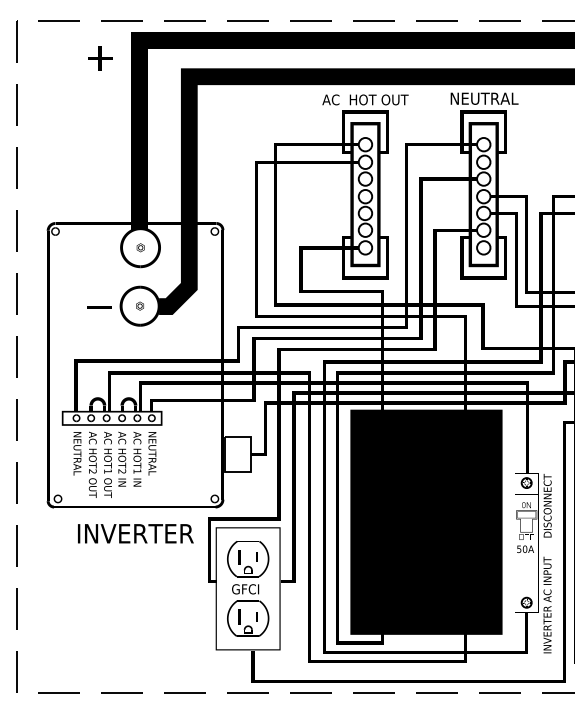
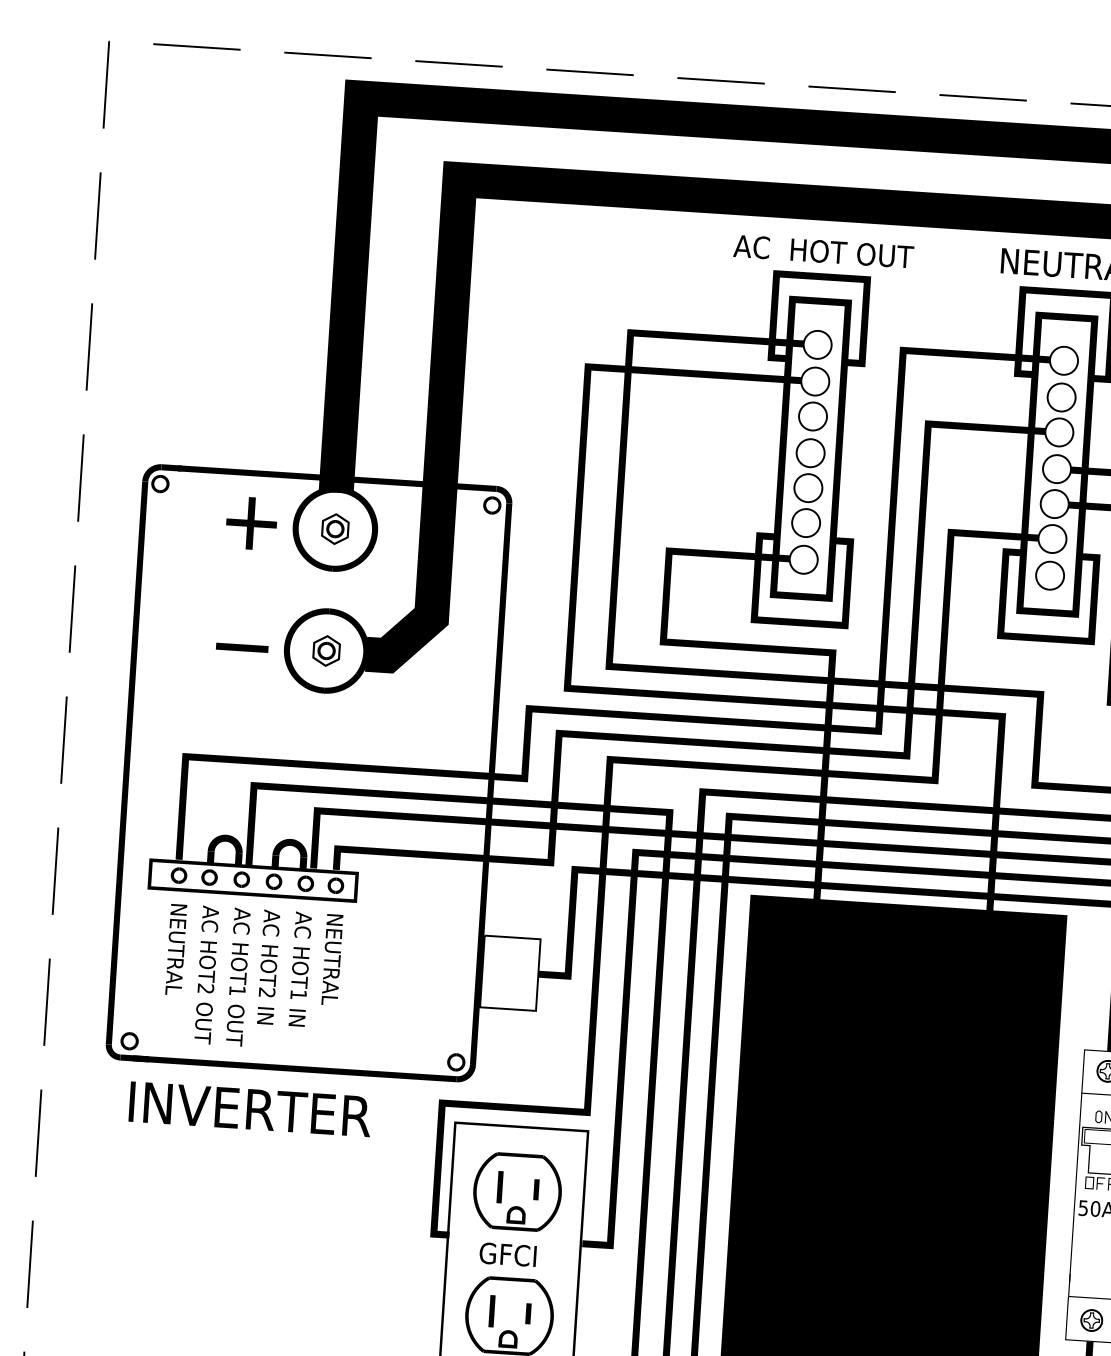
part: (100, 58) -> (251, 523), moved
part: (140, 247) -> (335, 528), size x1.67
part: (139, 305) -> (325, 649), size x1.67
text: (135, 533) -> (249, 1108), moved

